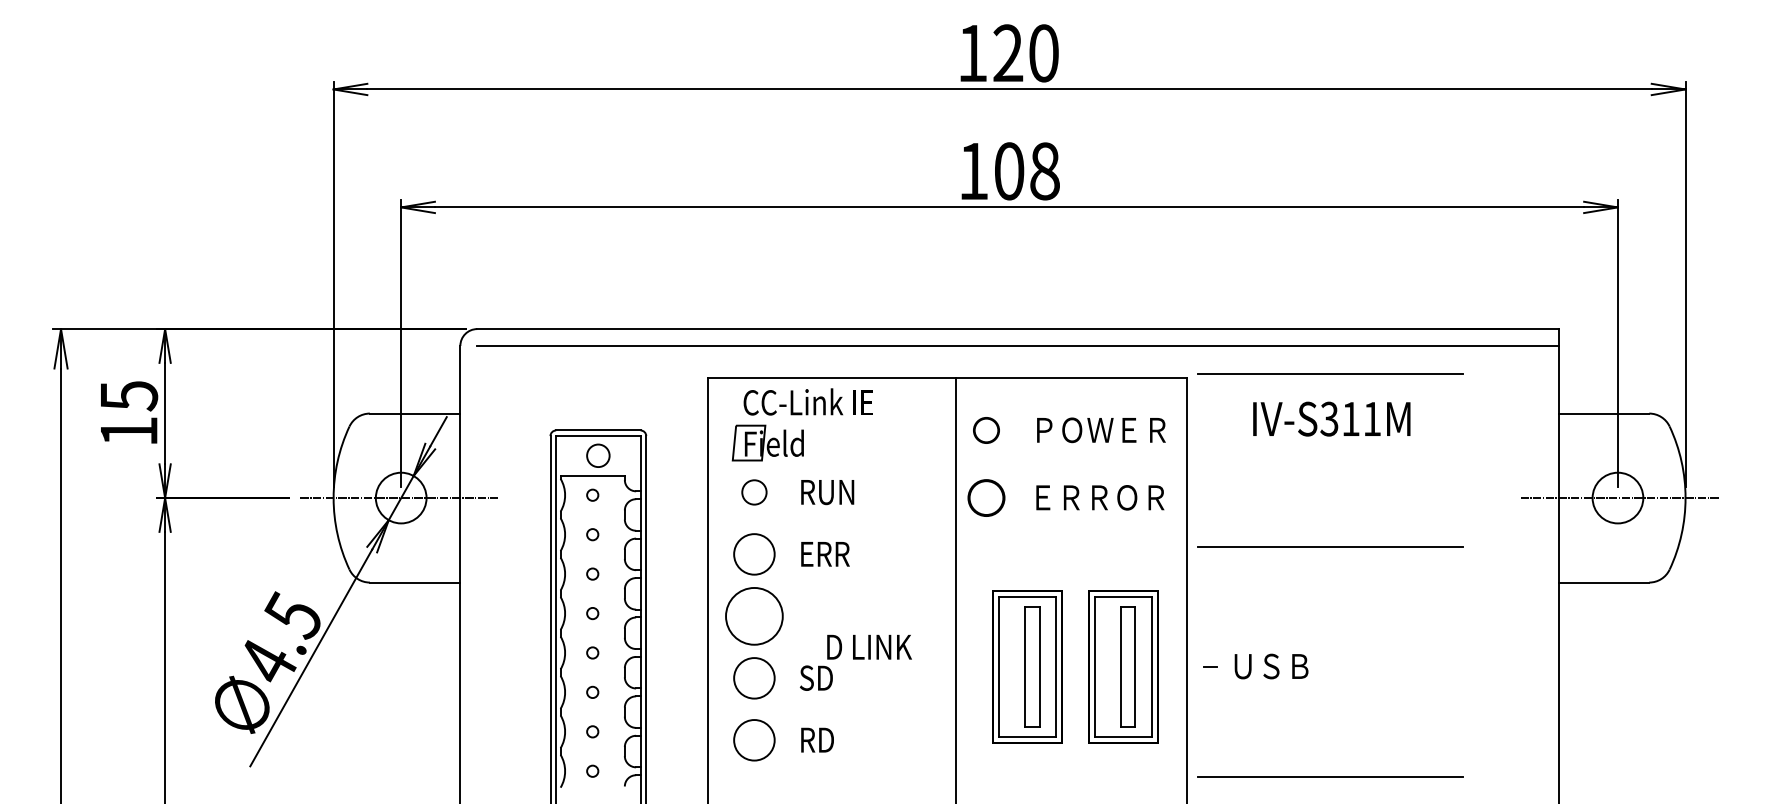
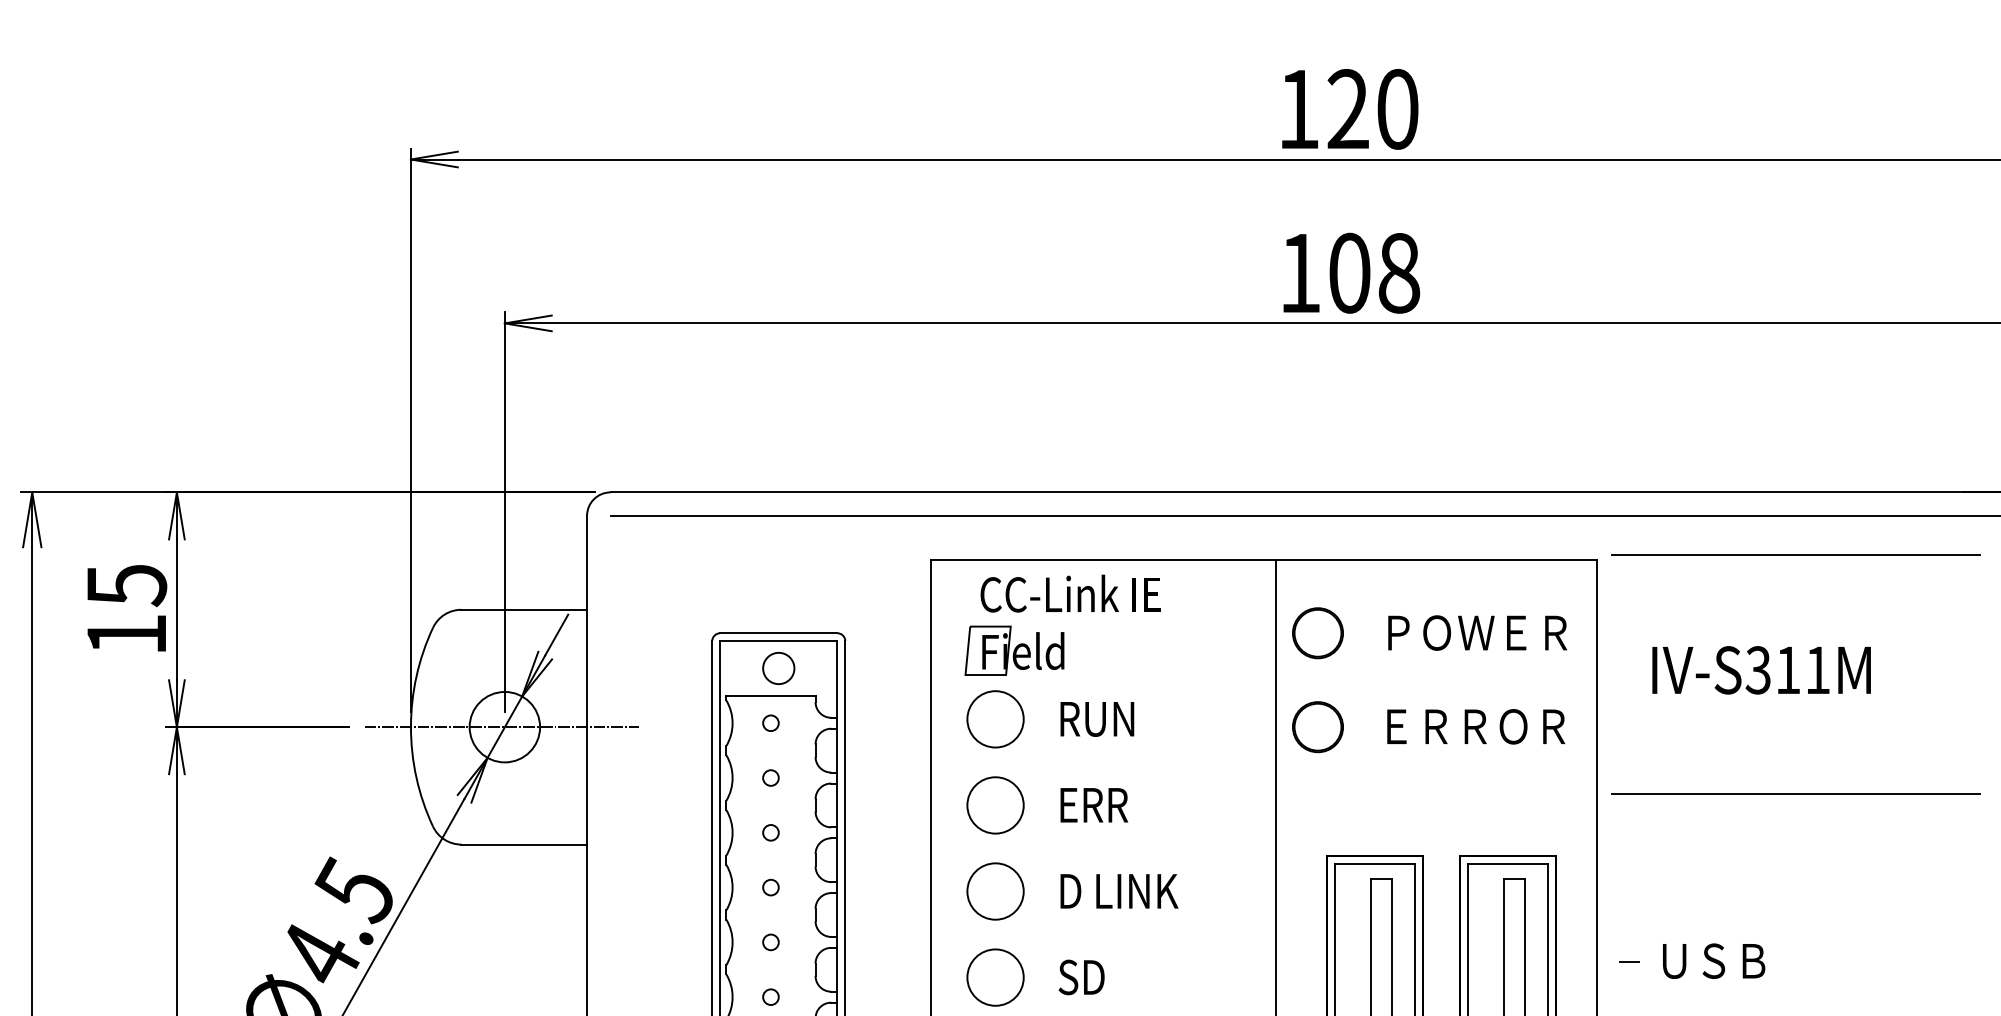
text: (1331, 418) -> (1761, 669), moved
circle: (986, 430) -> (1318, 633), size x1.43
circle: (754, 492) -> (995, 719), size x1.67
circle: (754, 616) -> (995, 891), size x0.71
text: (869, 646) -> (1119, 890), moved

